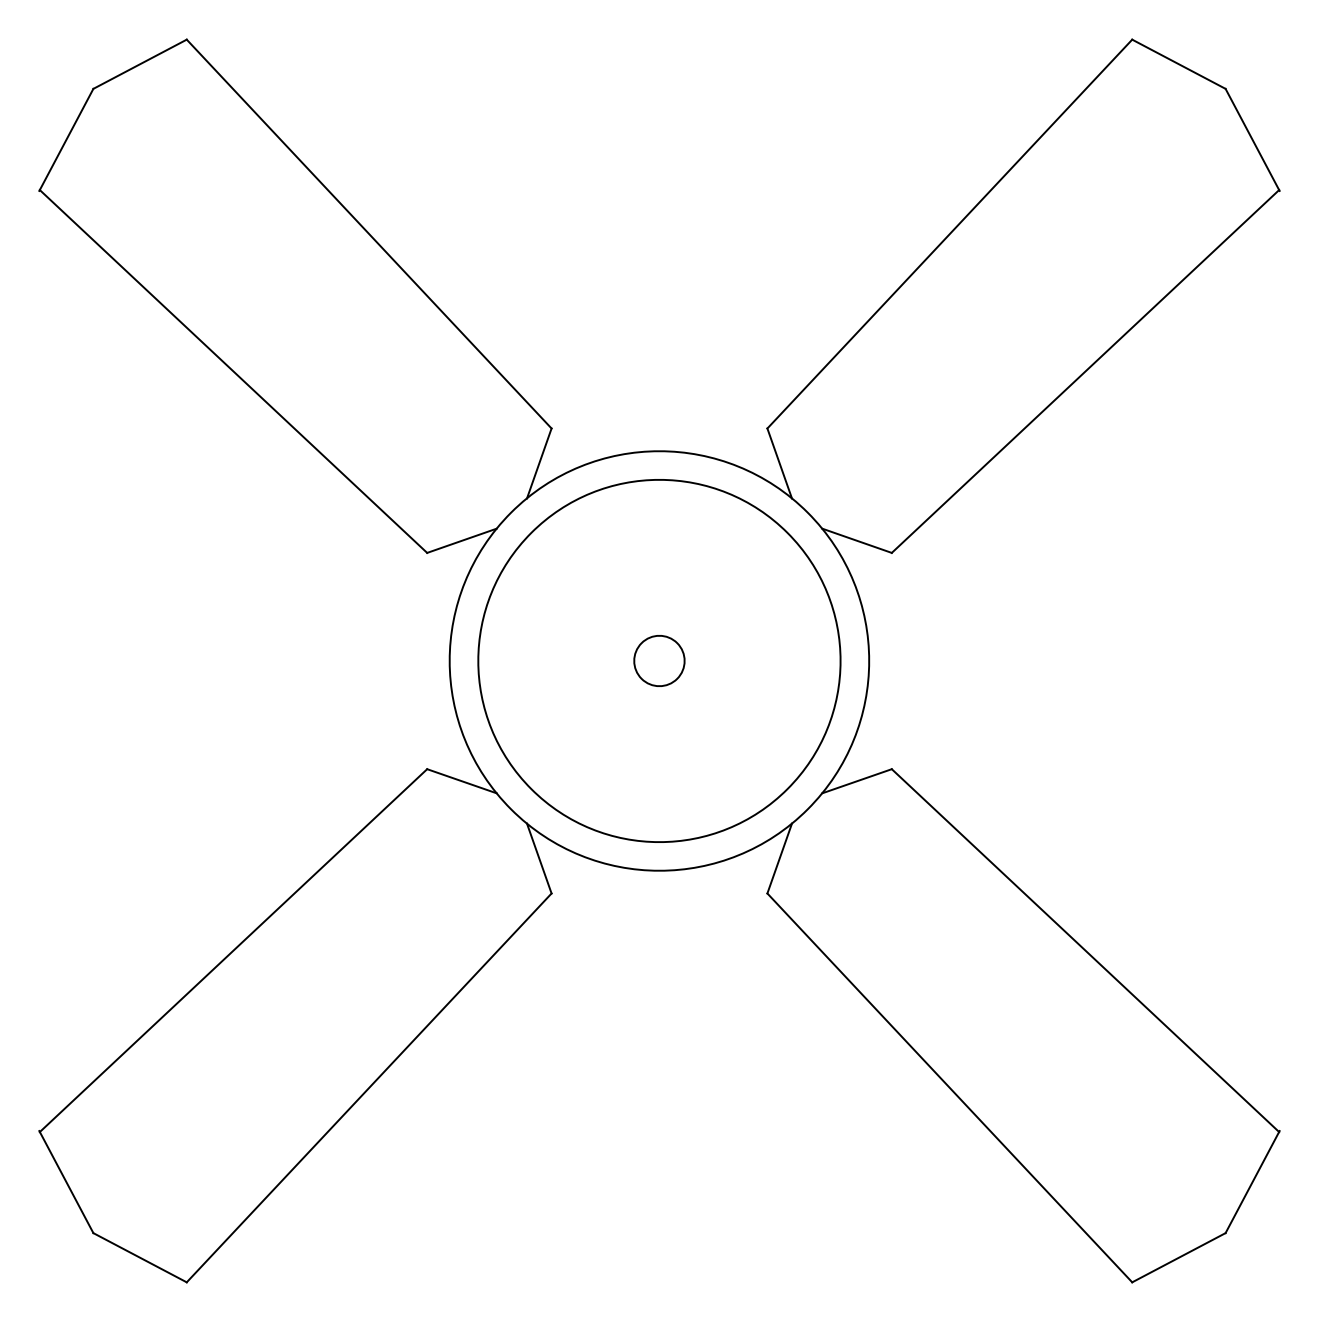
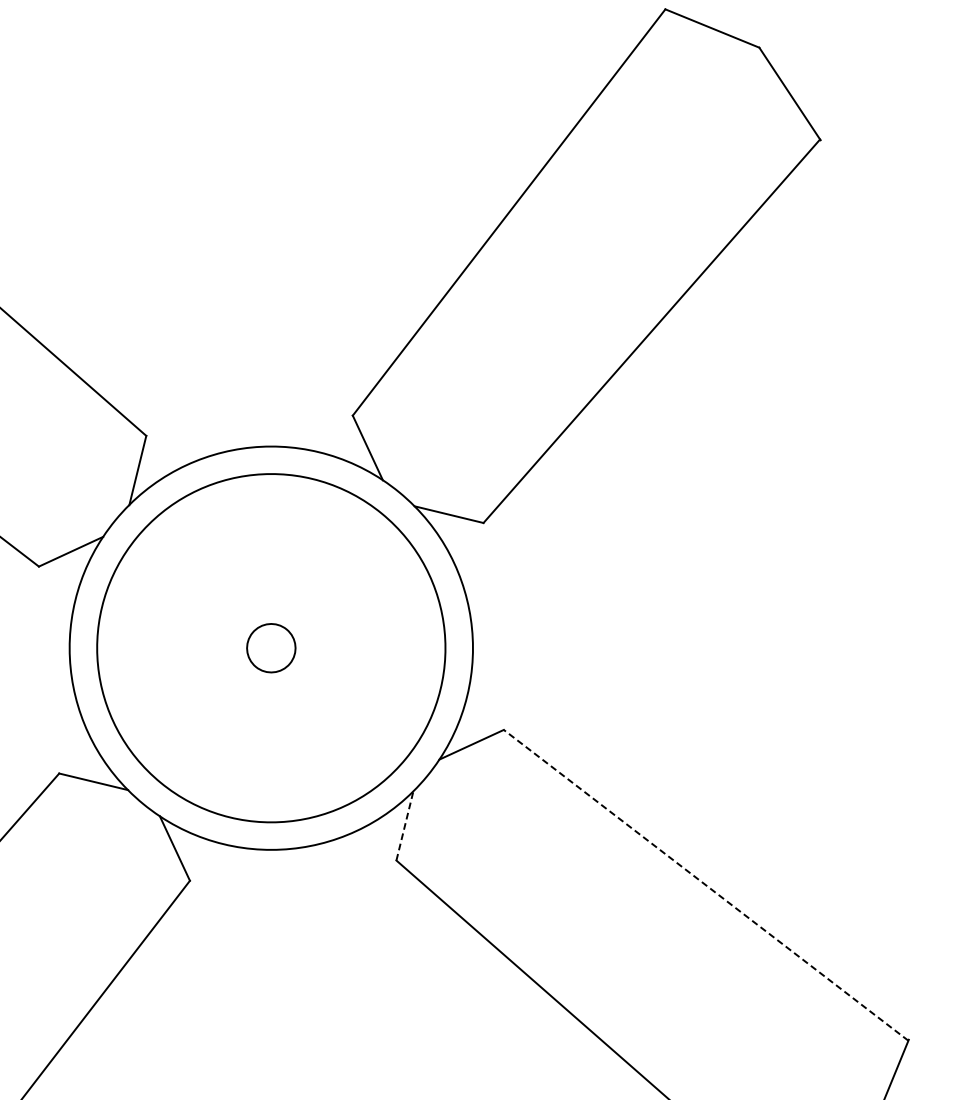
line: (779, 858) -> (404, 825), solid -> dashed
line: (1085, 950) -> (706, 885), solid -> dashed

